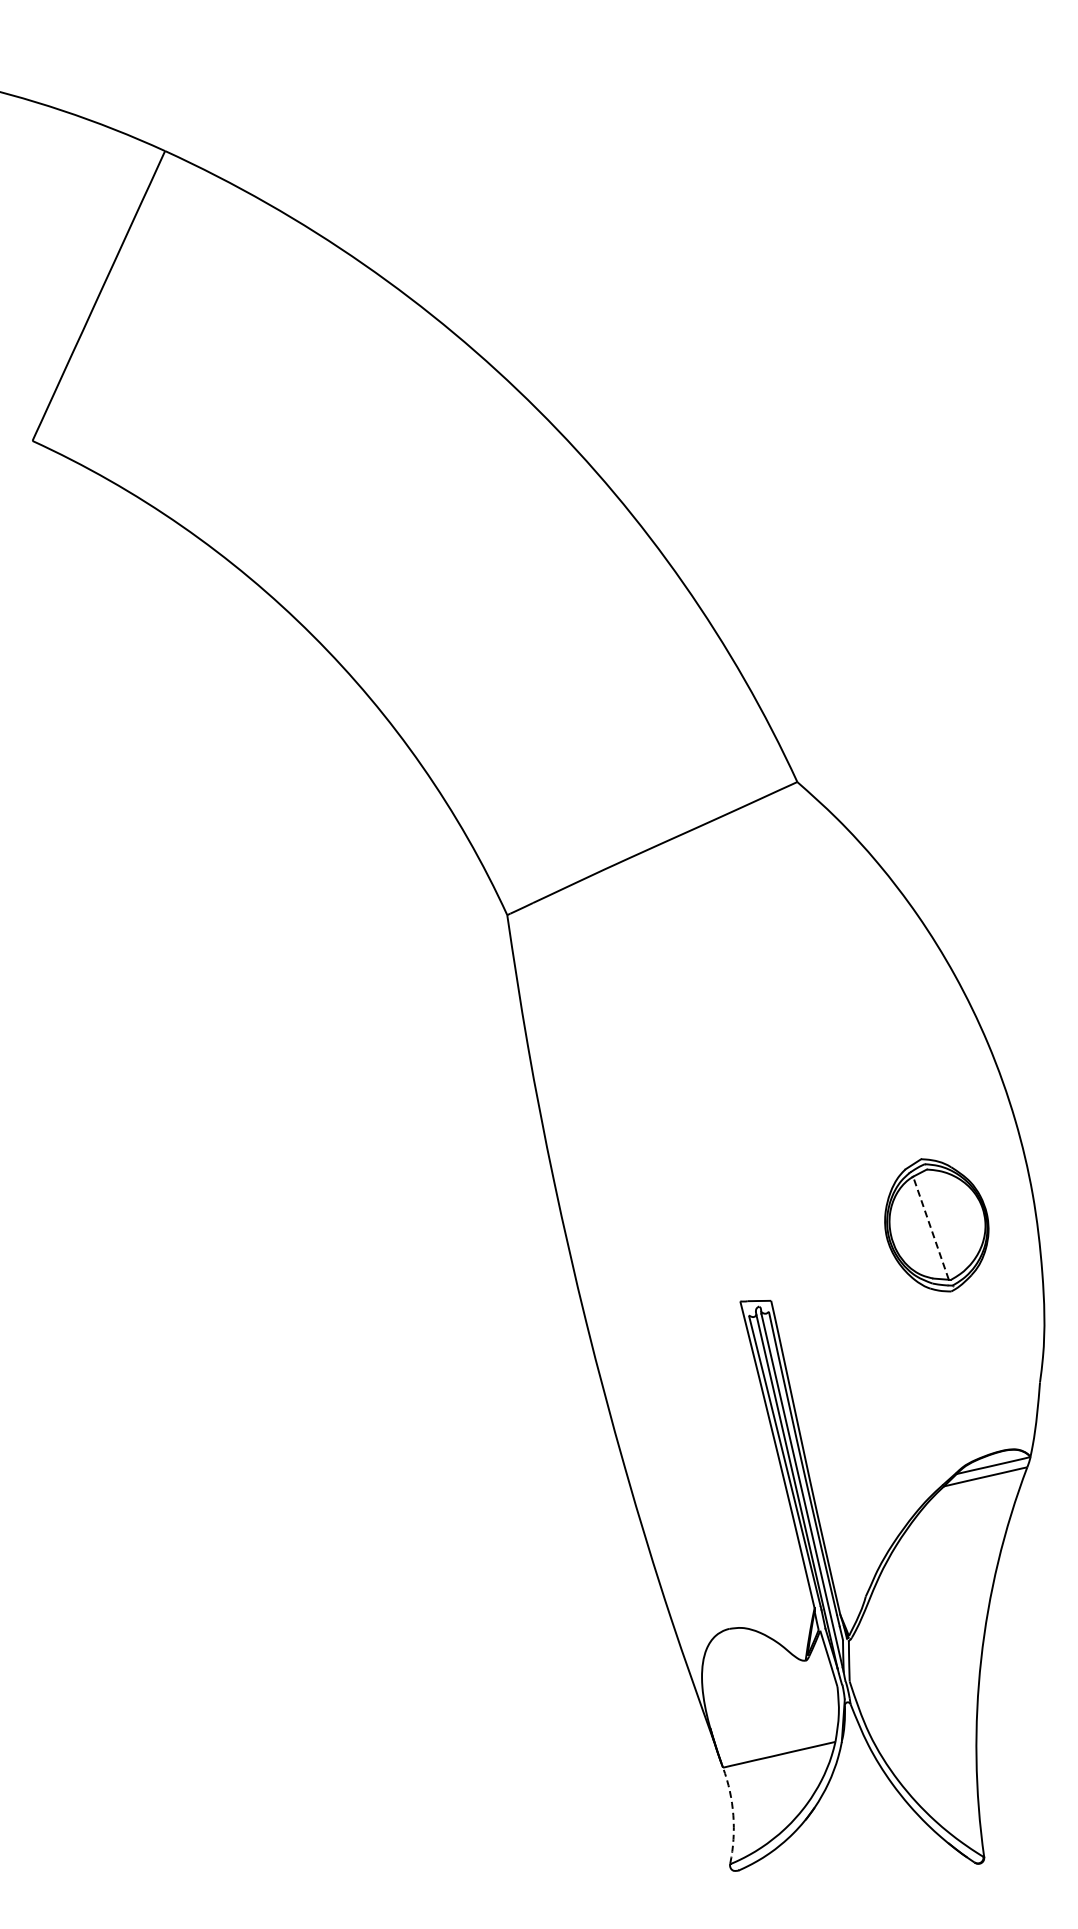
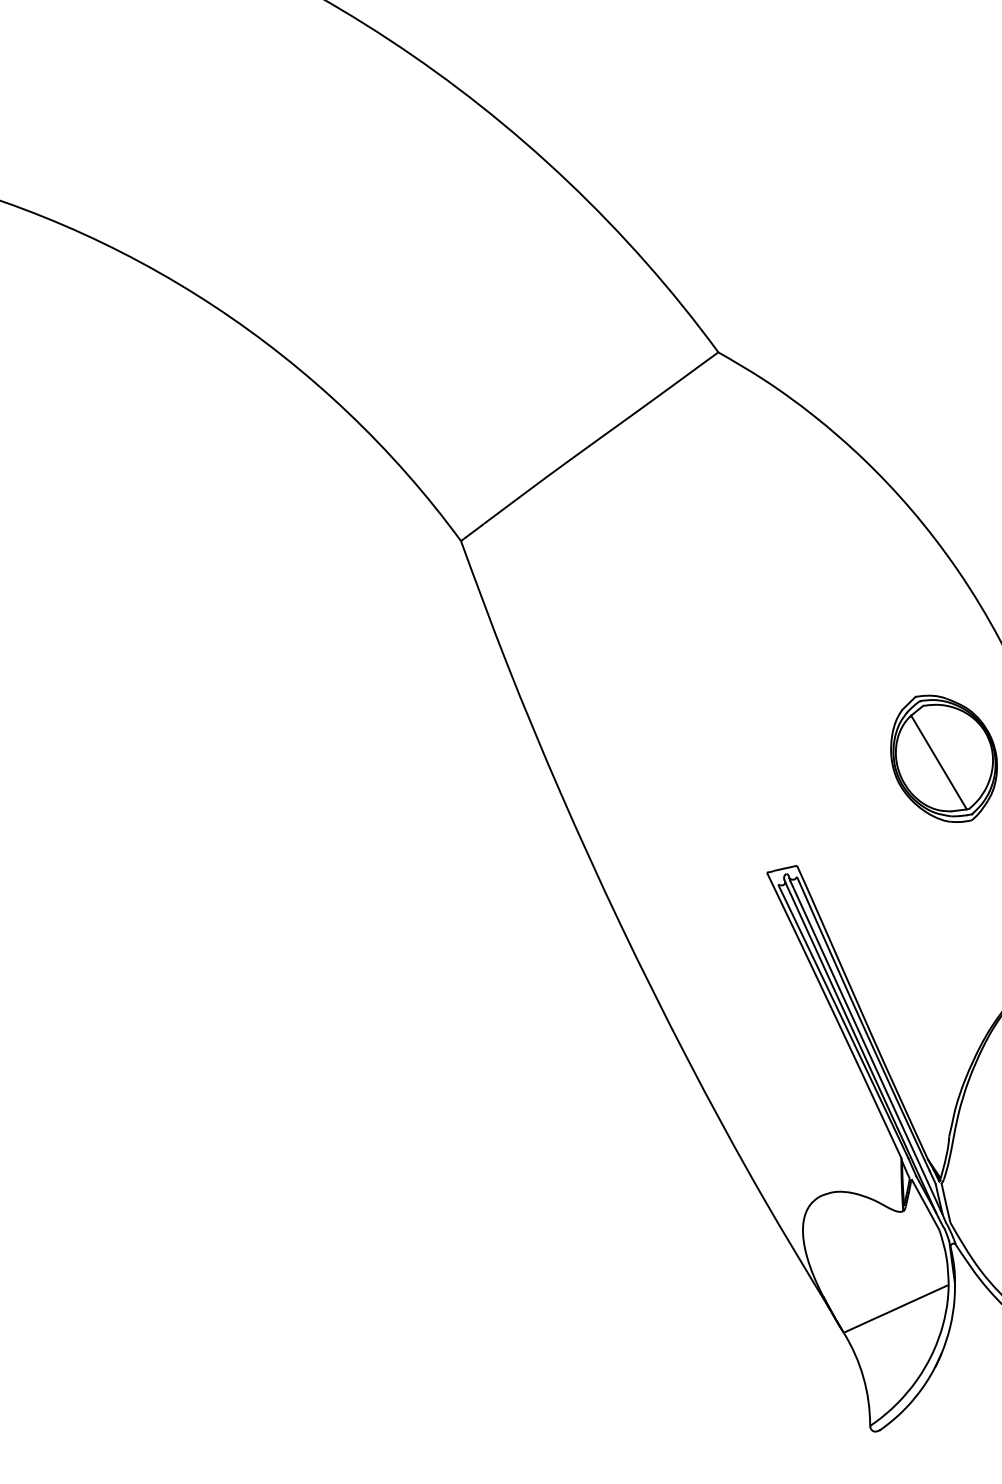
line: (930, 1228) -> (938, 762), dashed -> solid
arc: (733, 1815) -> (863, 1377), dashed -> solid

